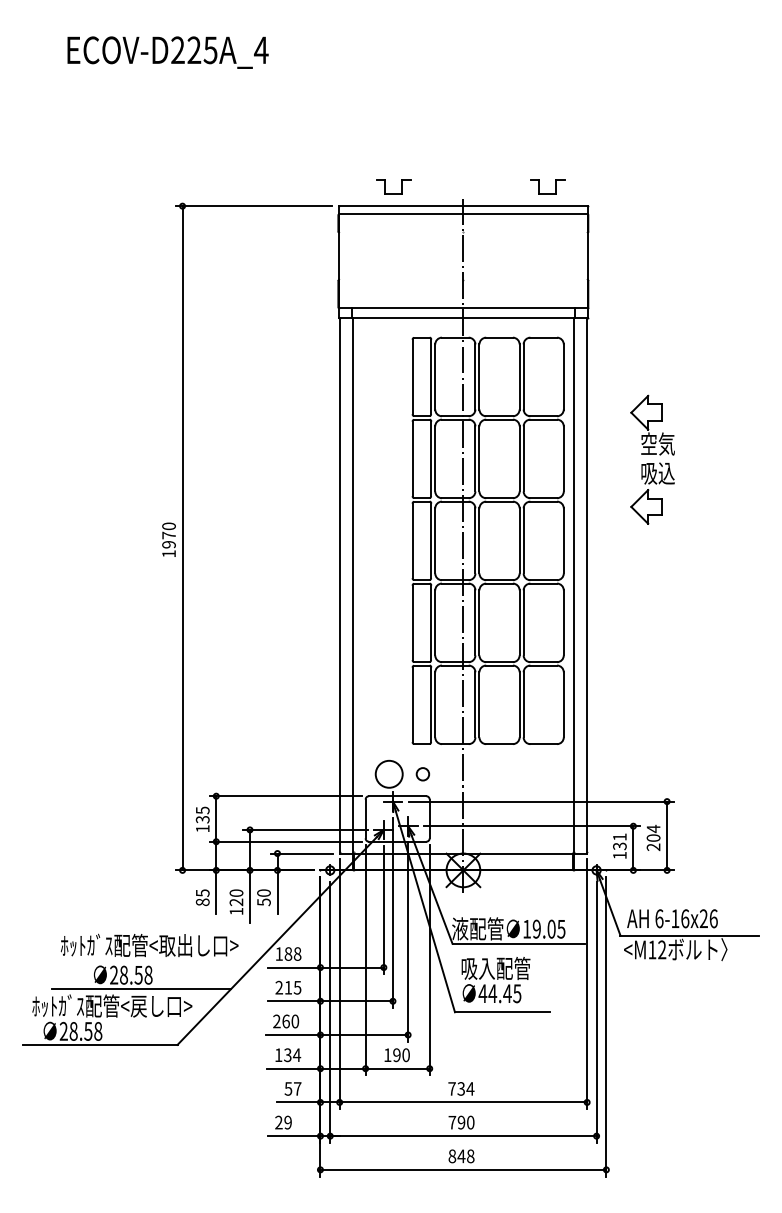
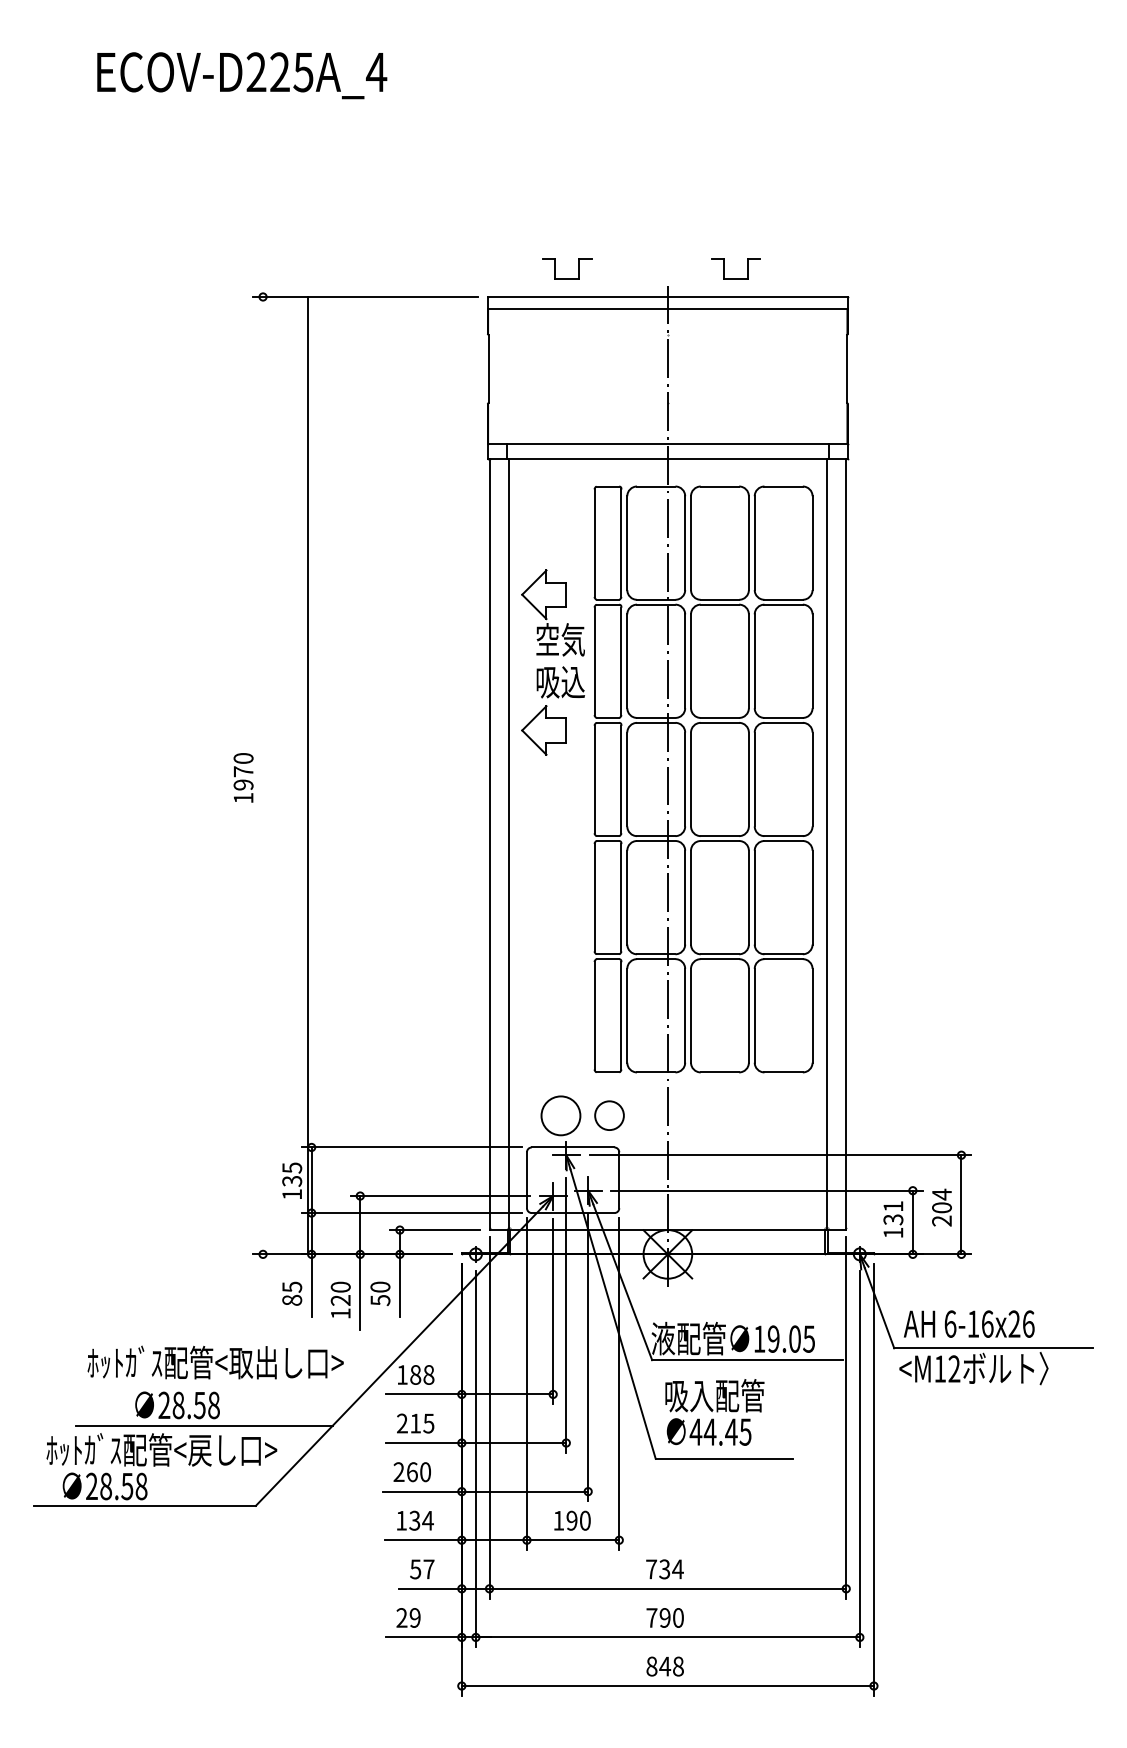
part: (547, 193) -> (735, 278), moved
part: (652, 459) -> (552, 662), moved
line: (182, 538) -> (307, 775), moved
circle: (422, 774) -> (608, 1116), size x1.6

